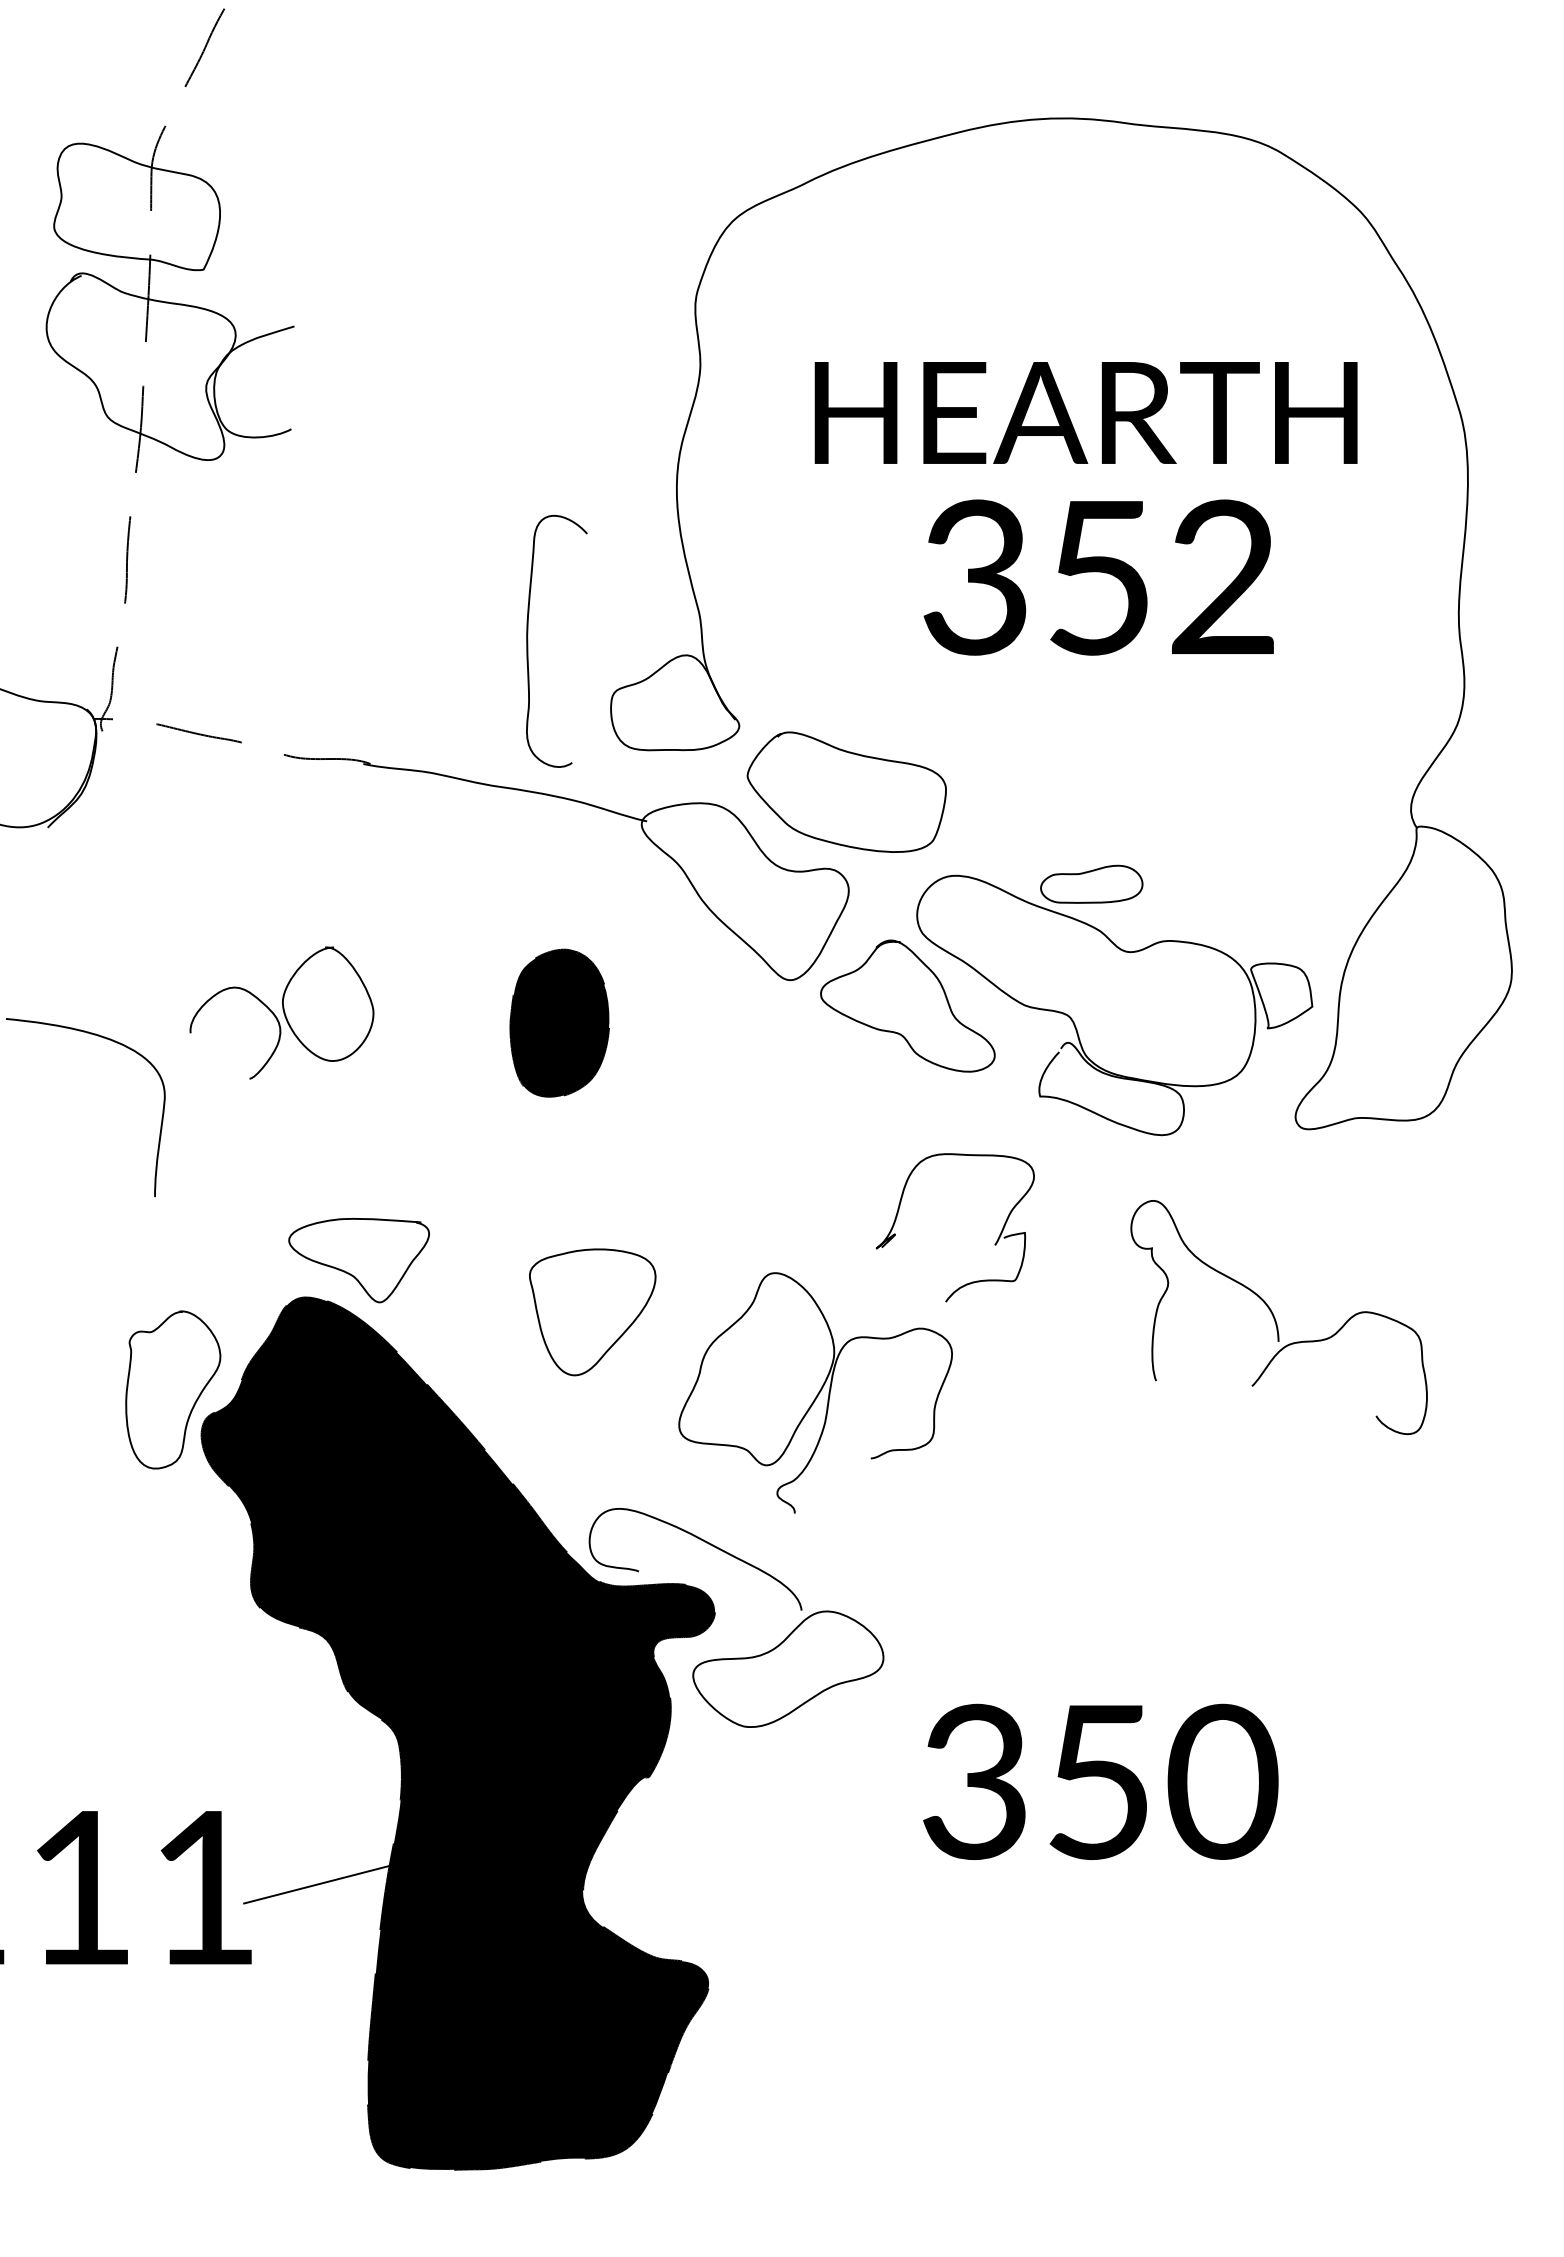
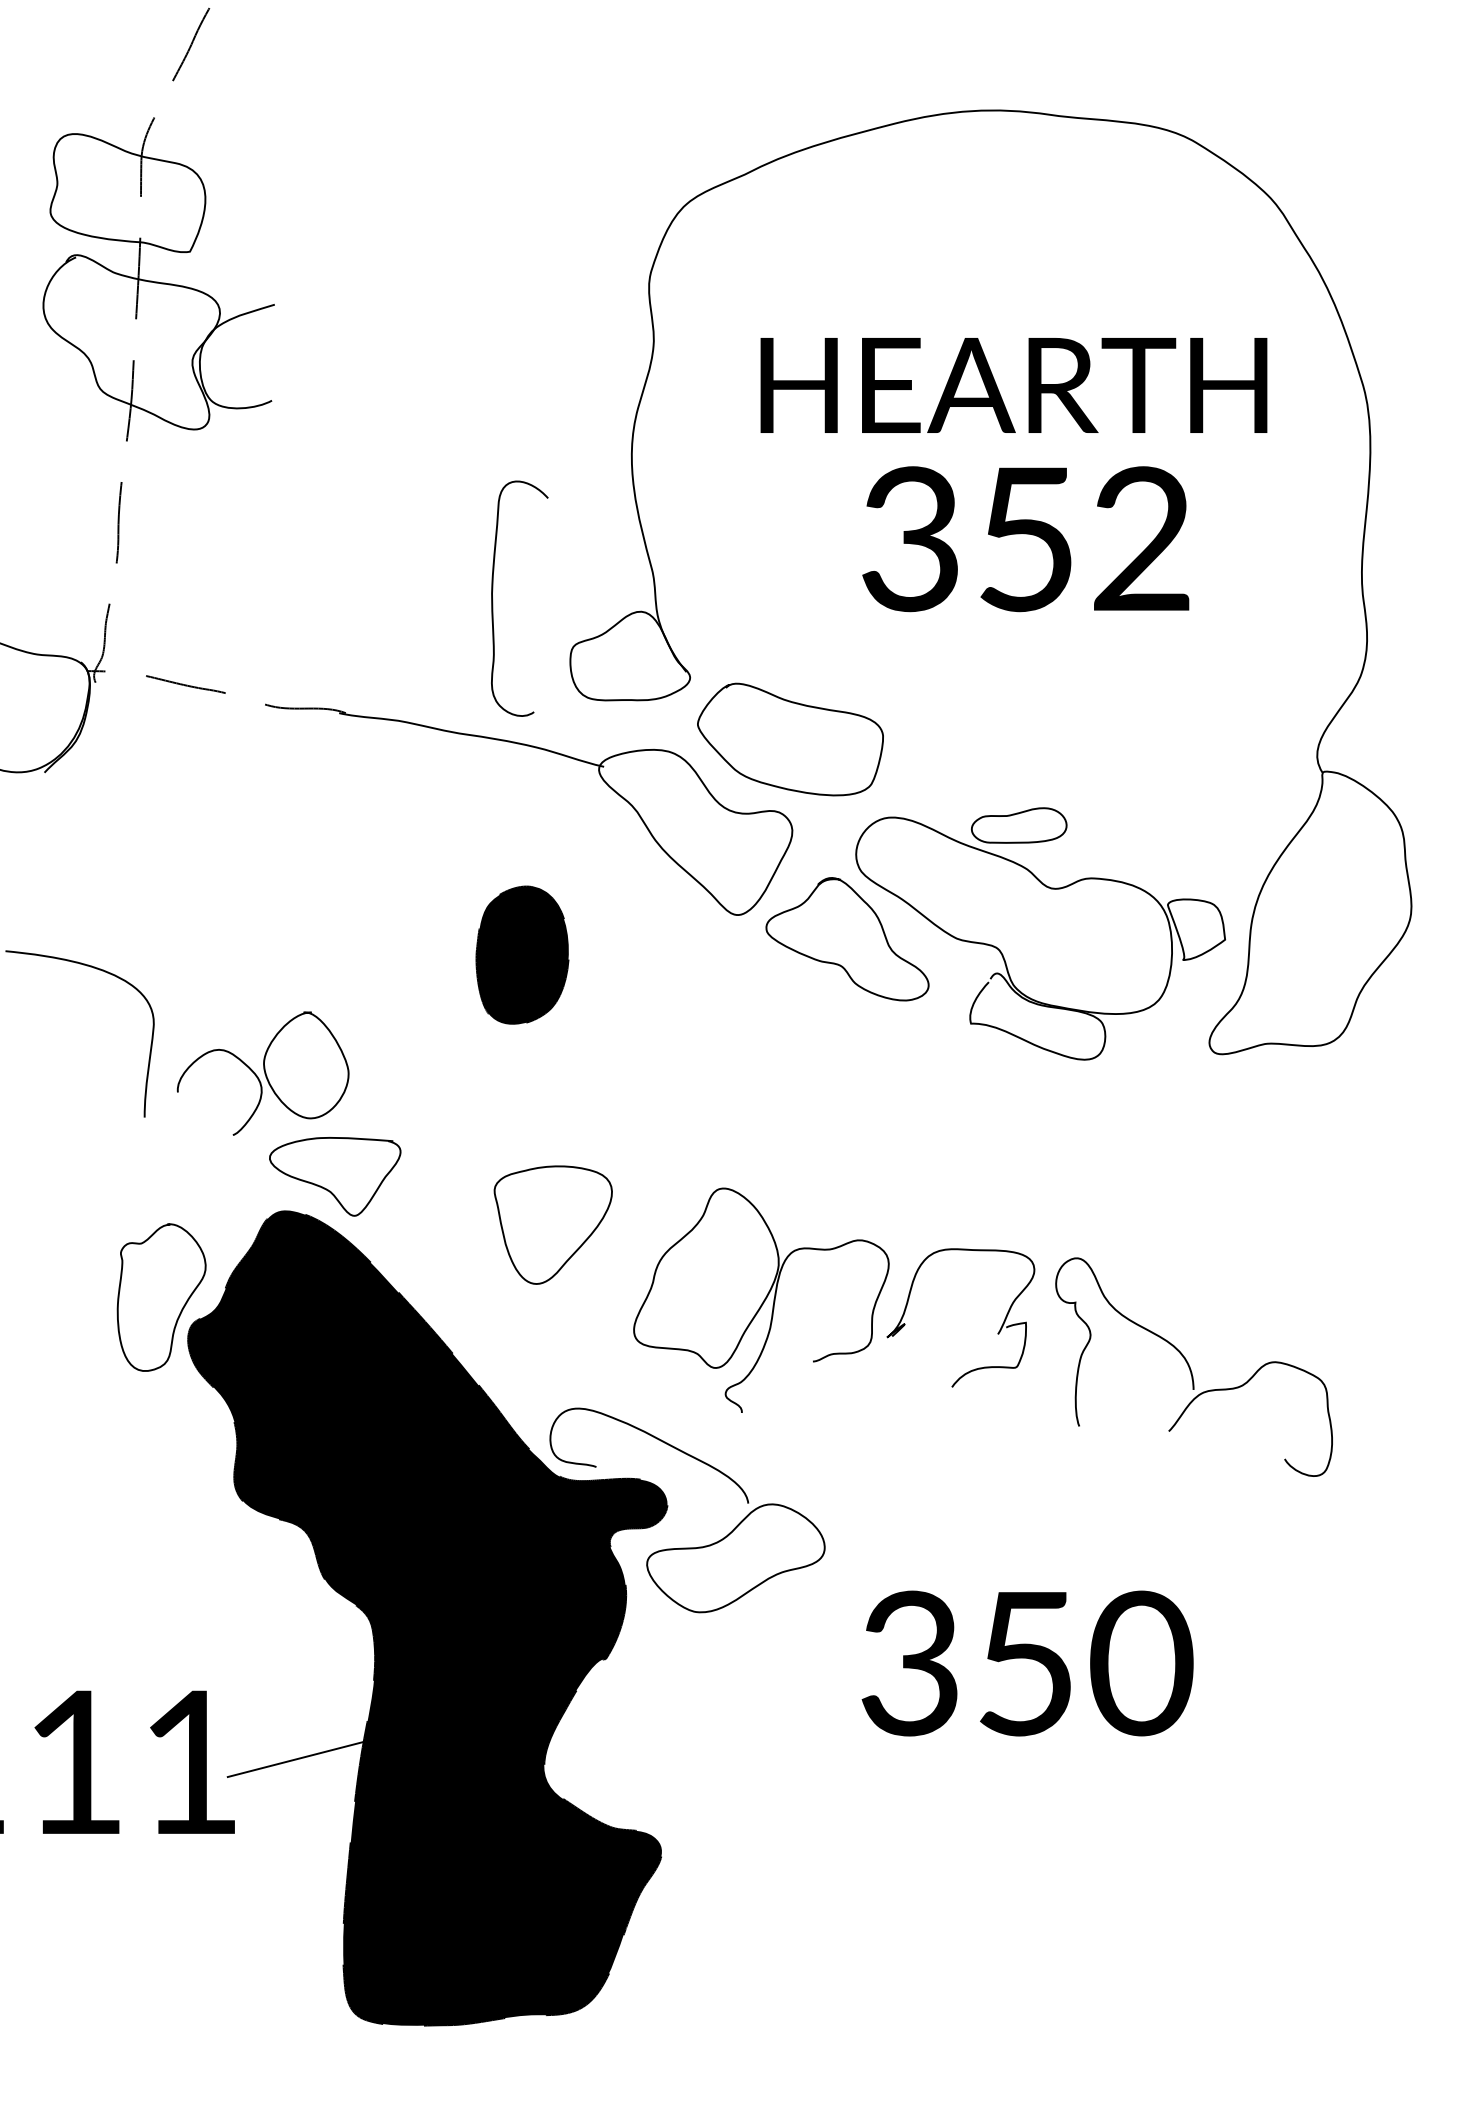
part: (281, 1012) -> (262, 1073), moved
part: (994, 1244) -> (997, 1333), moved
part: (1278, 1317) -> (1193, 1367), moved

